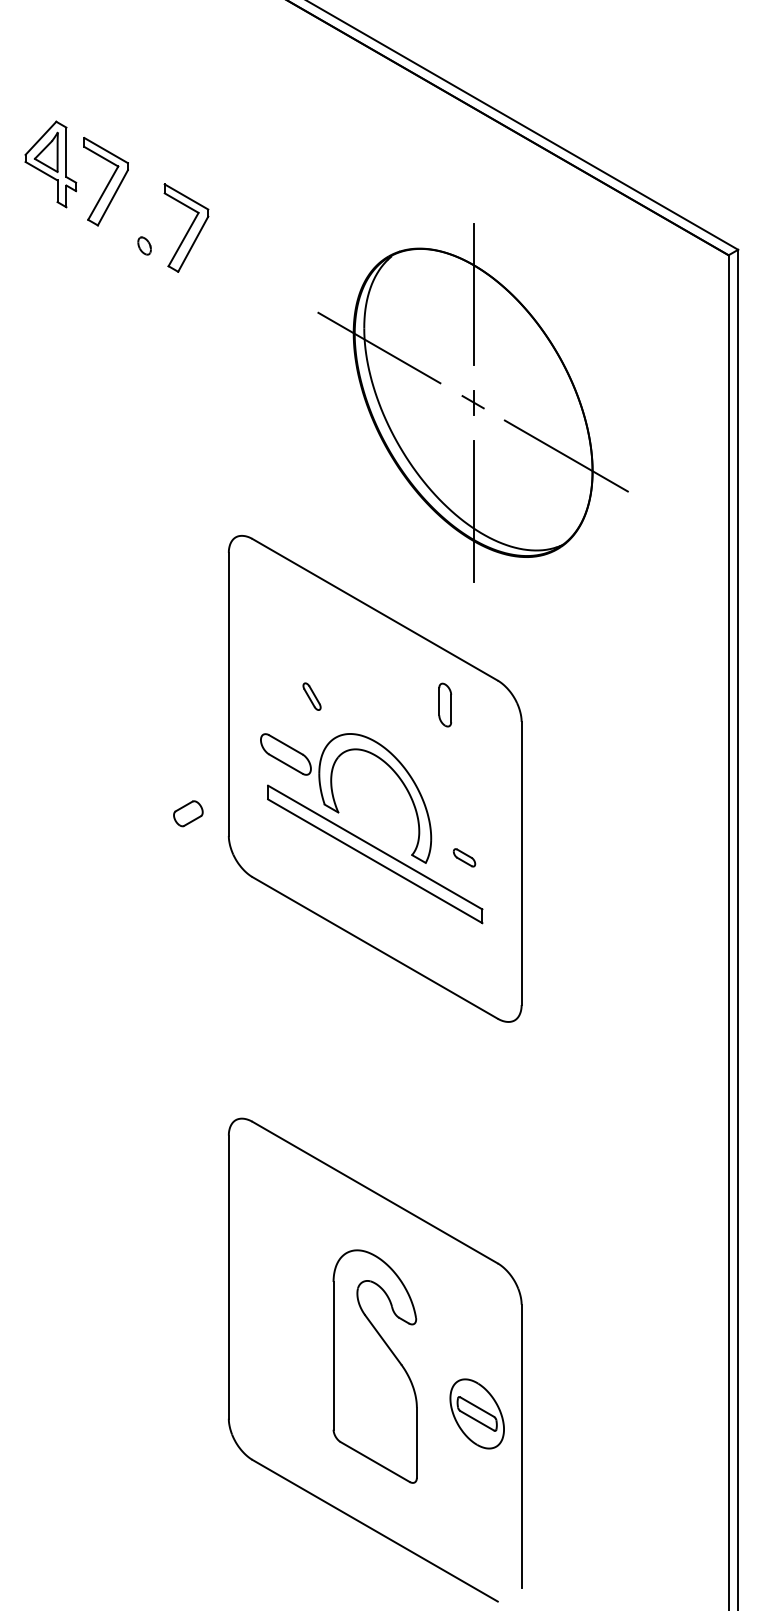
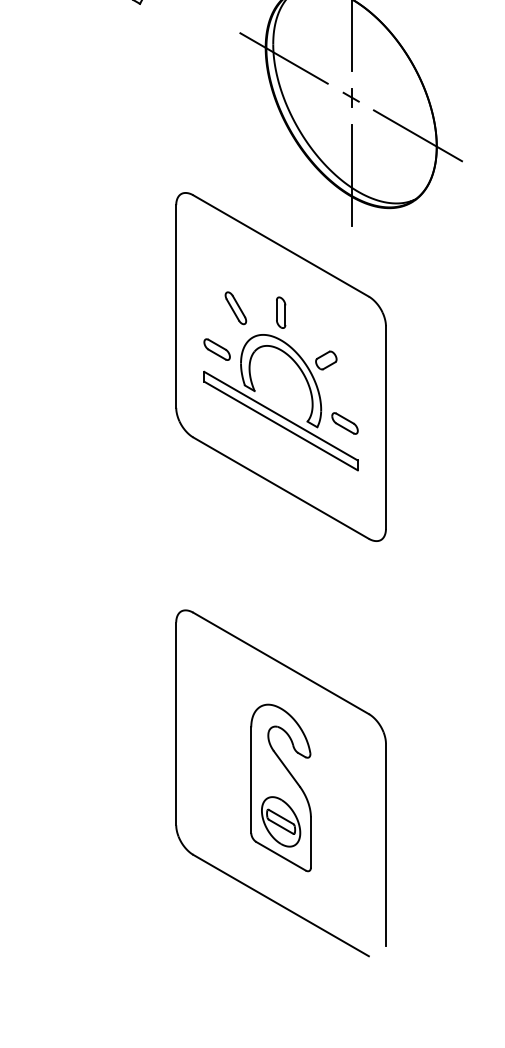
part: (311, 696) -> (235, 308), size x1.67
part: (445, 704) -> (281, 312), moved
part: (285, 754) -> (216, 349), size x0.71
part: (188, 813) -> (326, 360), moved
part: (464, 857) -> (345, 423), size x1.67
part: (476, 1413) -> (280, 821), moved

